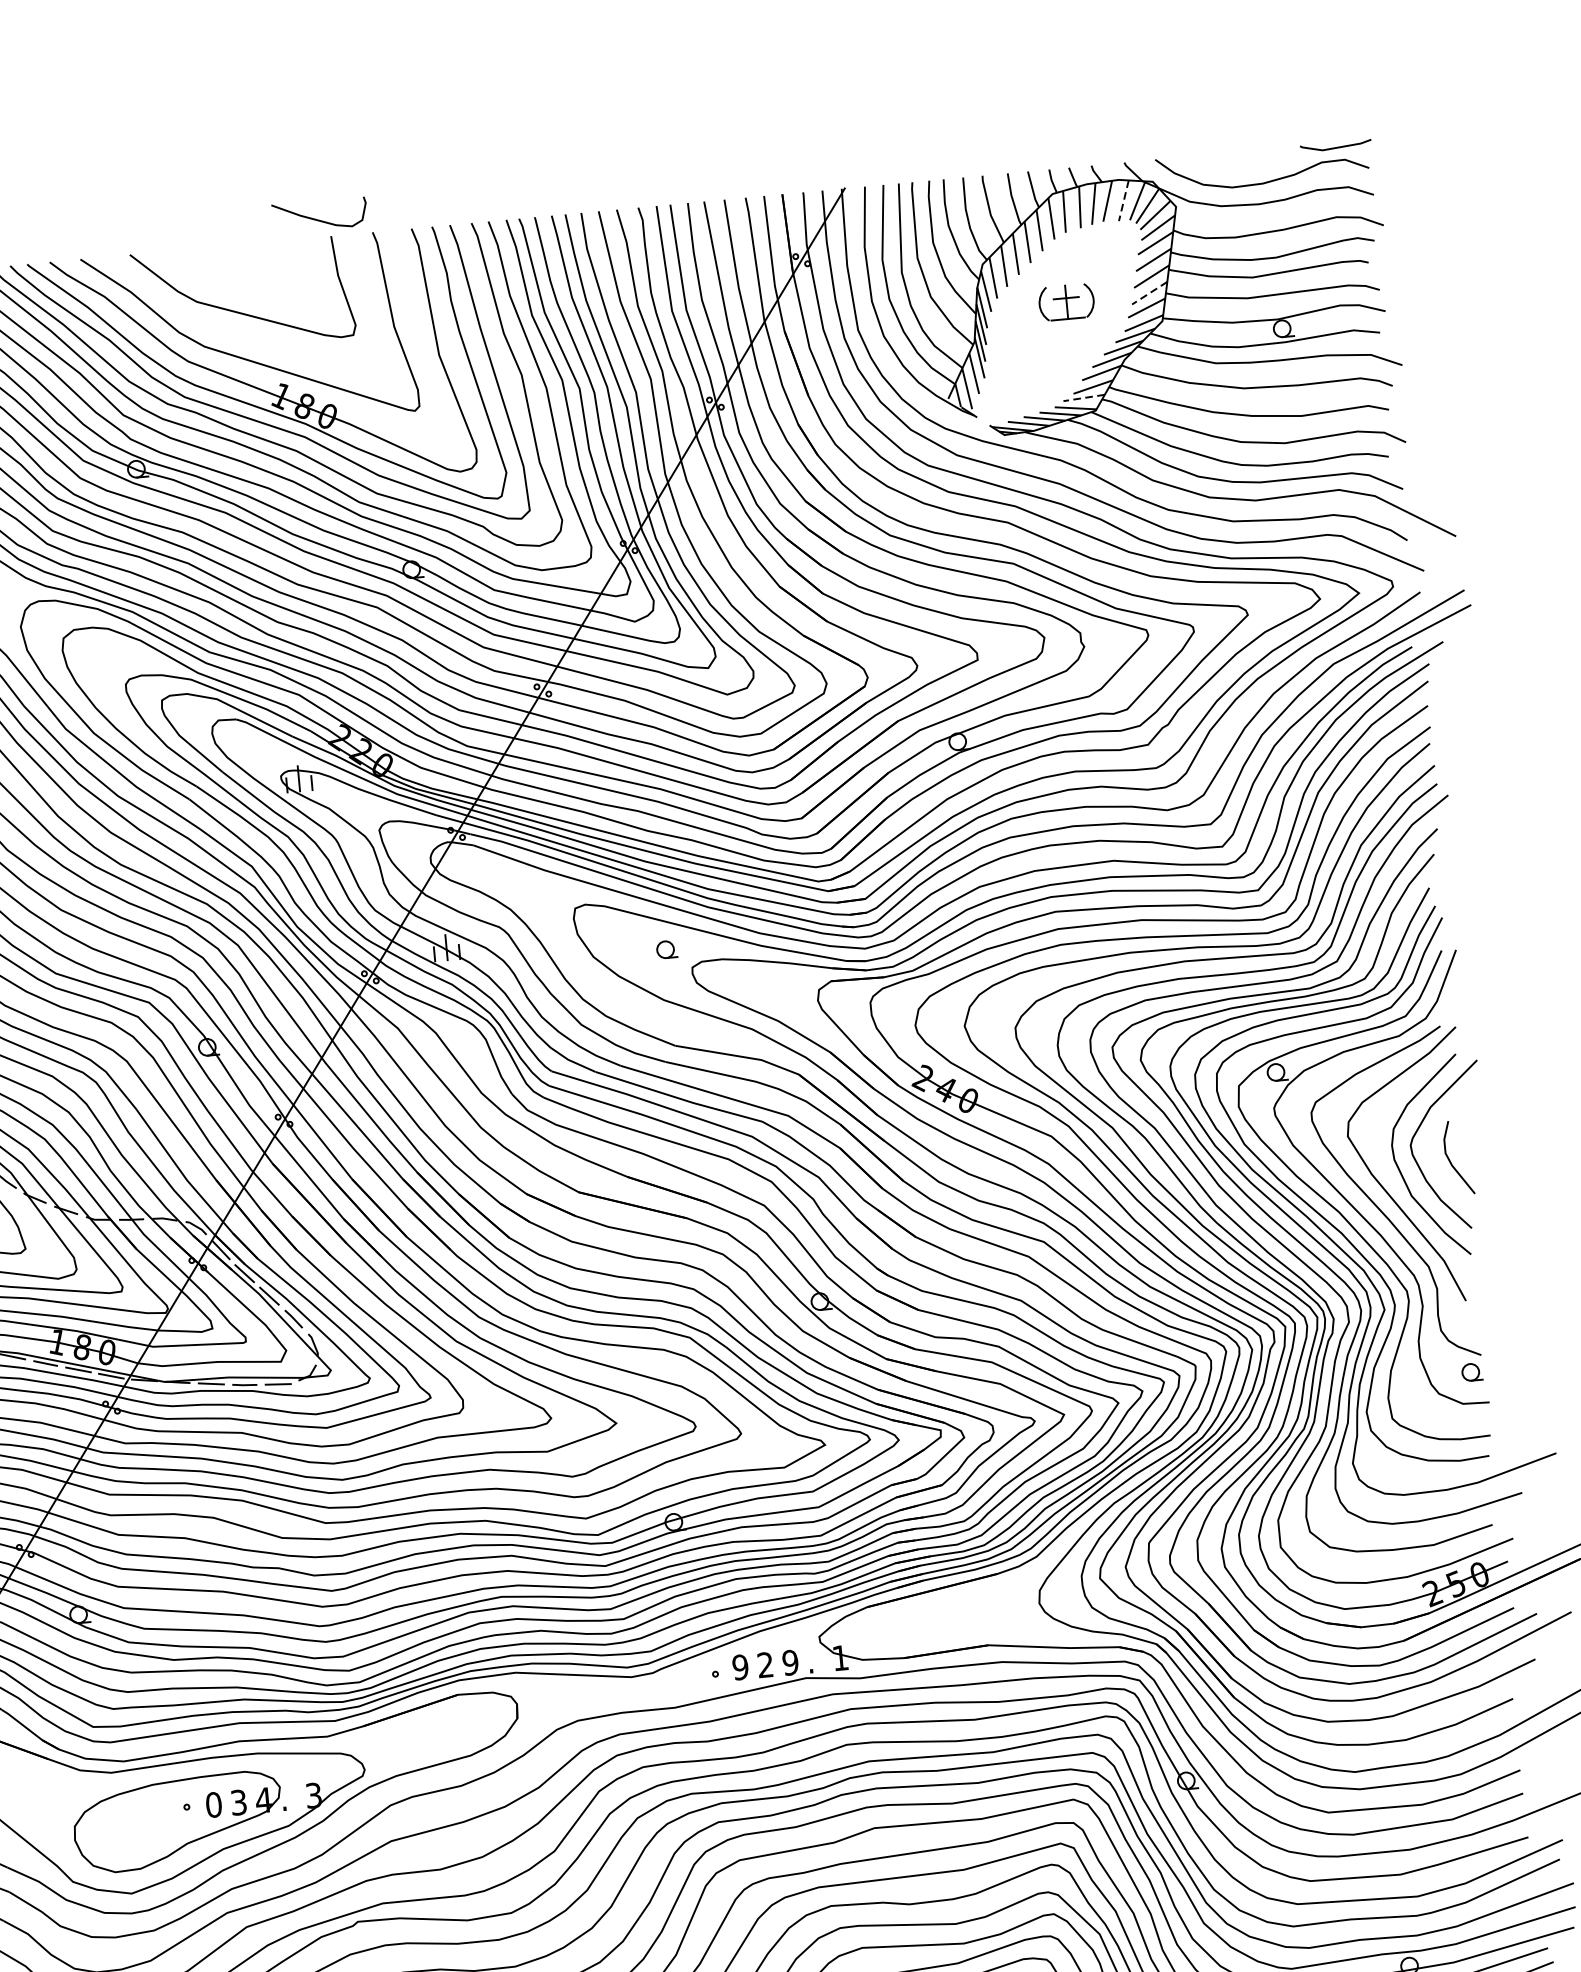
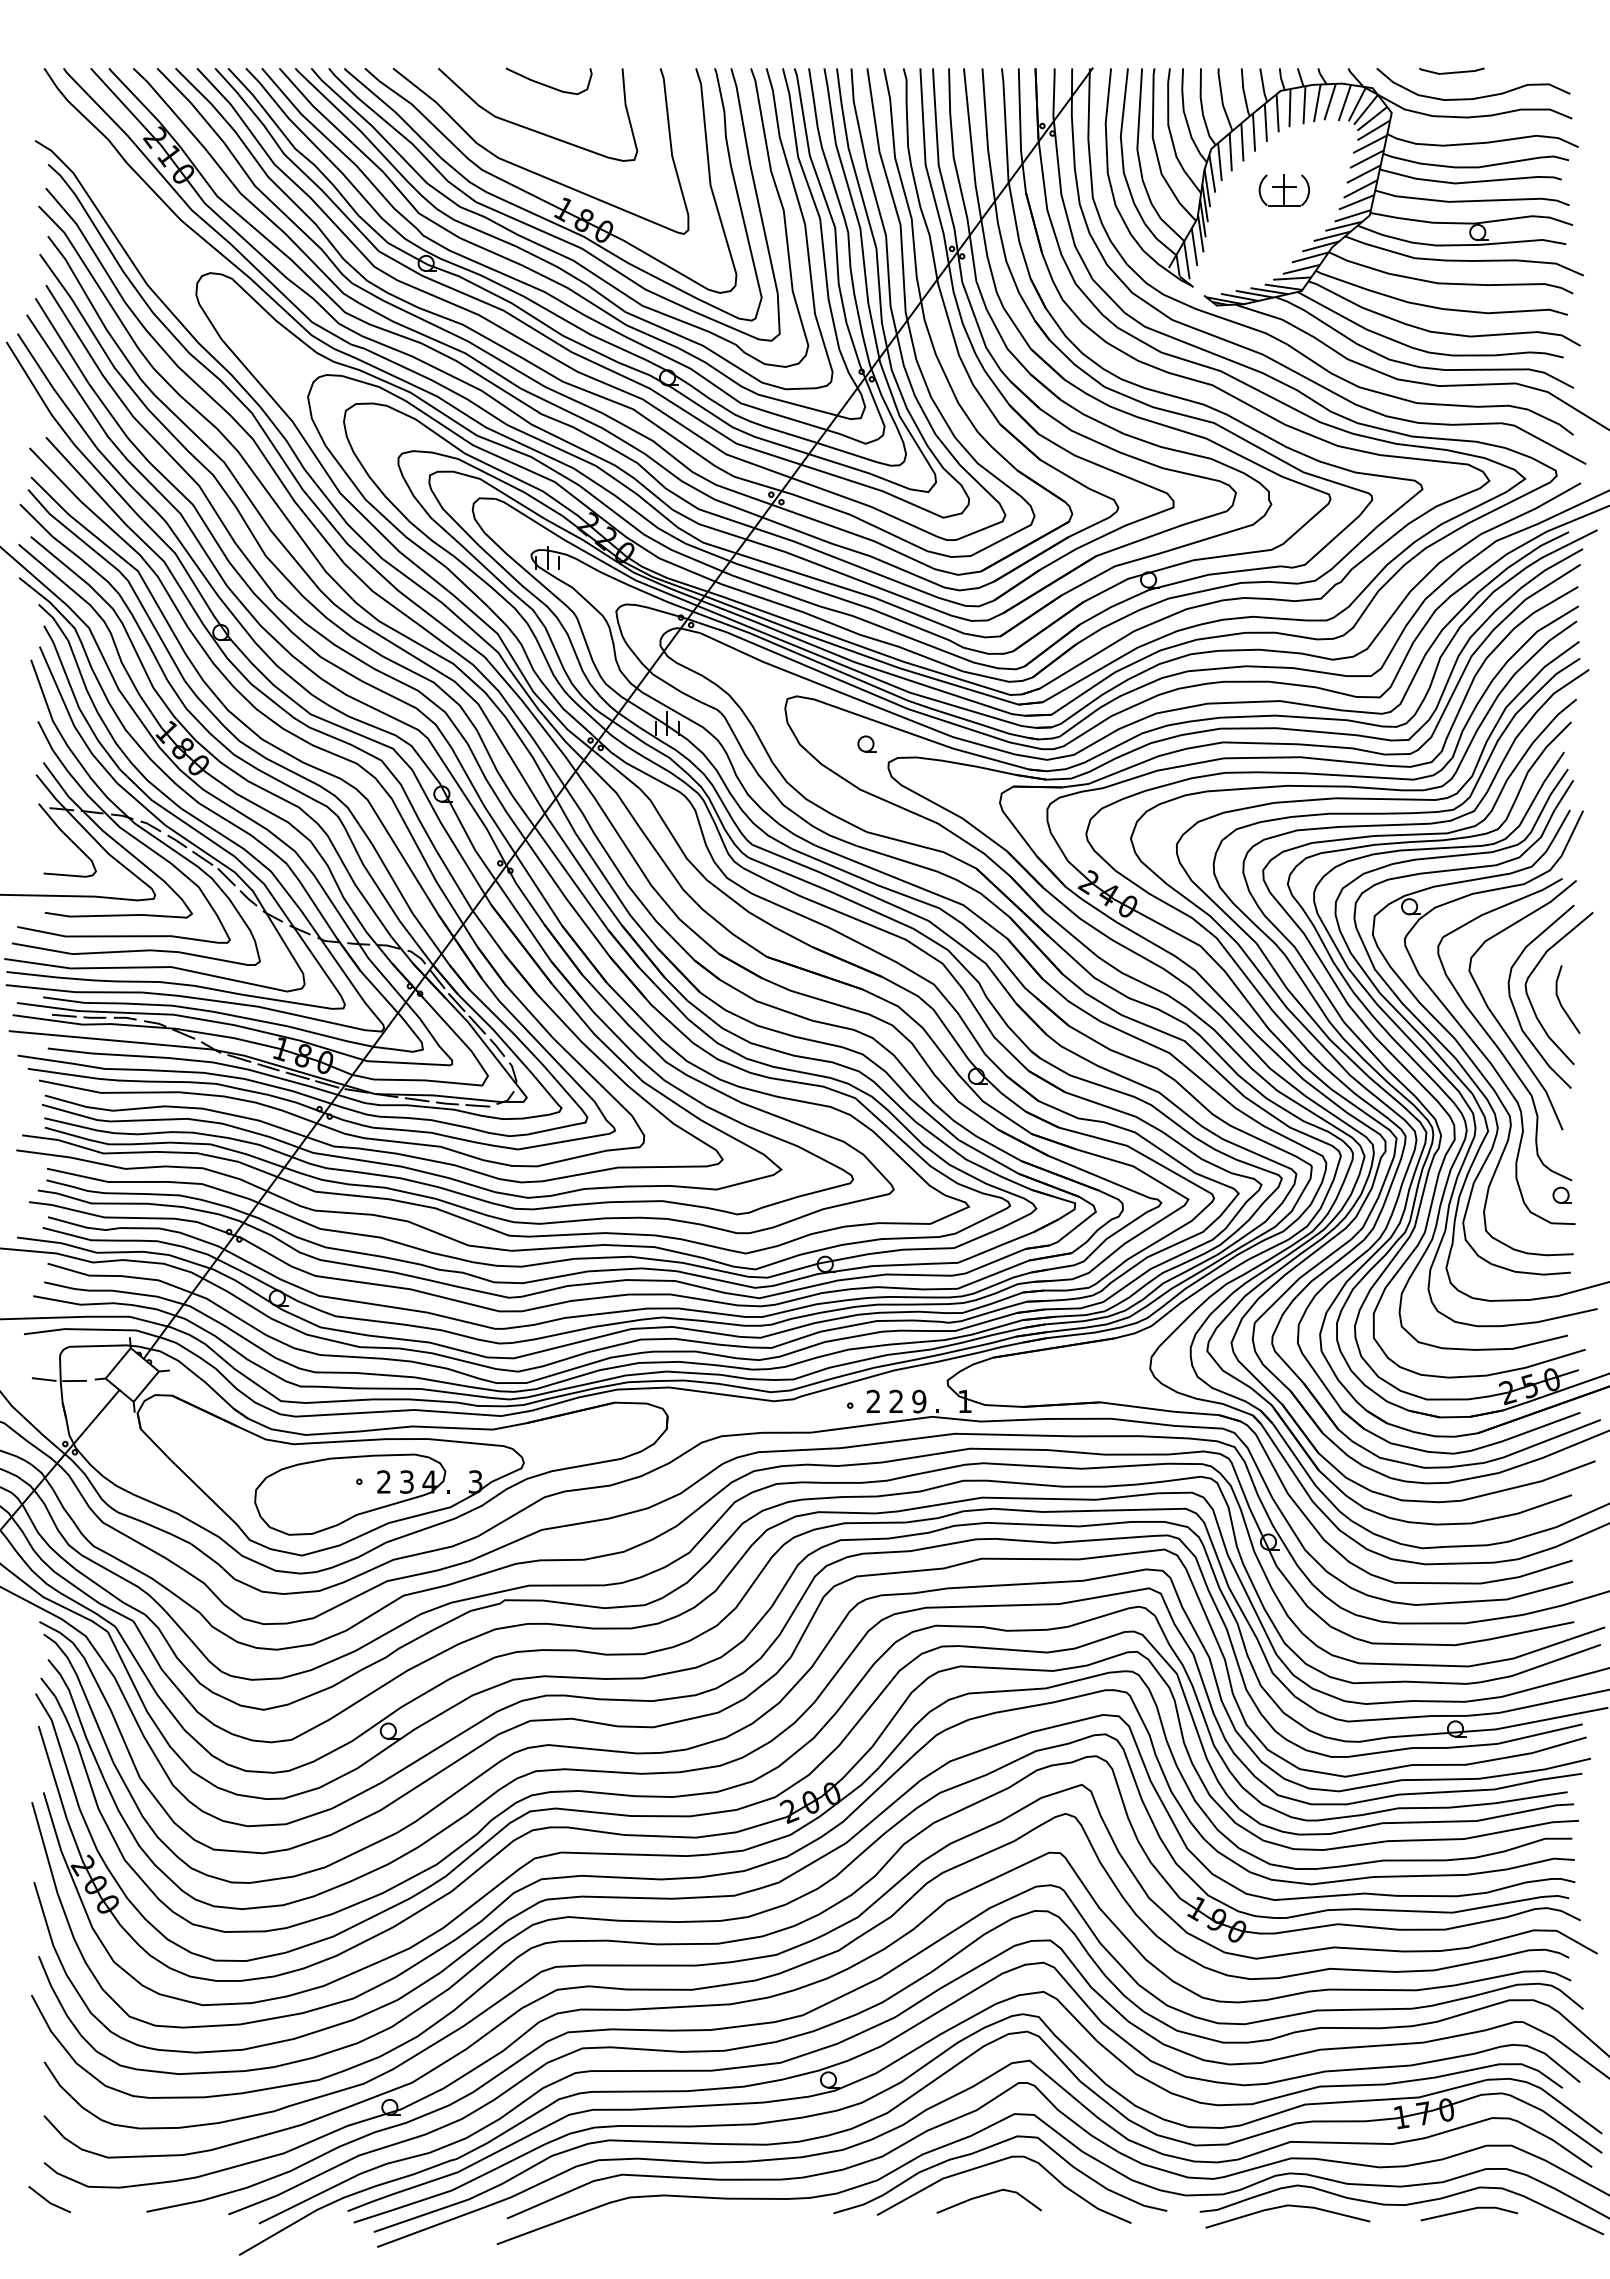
line: (1335, 147) -> (1451, 72), moved
line: (1123, 201) -> (1344, 103), dashed -> solid
curve: (317, 218) -> (546, 84), moved
line: (1149, 293) -> (1360, 189), dashed -> solid
line: (1083, 397) -> (1291, 278), dashed -> solid
text: (740, 1667) -> (873, 1401), 9 -> 2
text: (214, 1804) -> (384, 1481), 0 -> 2

